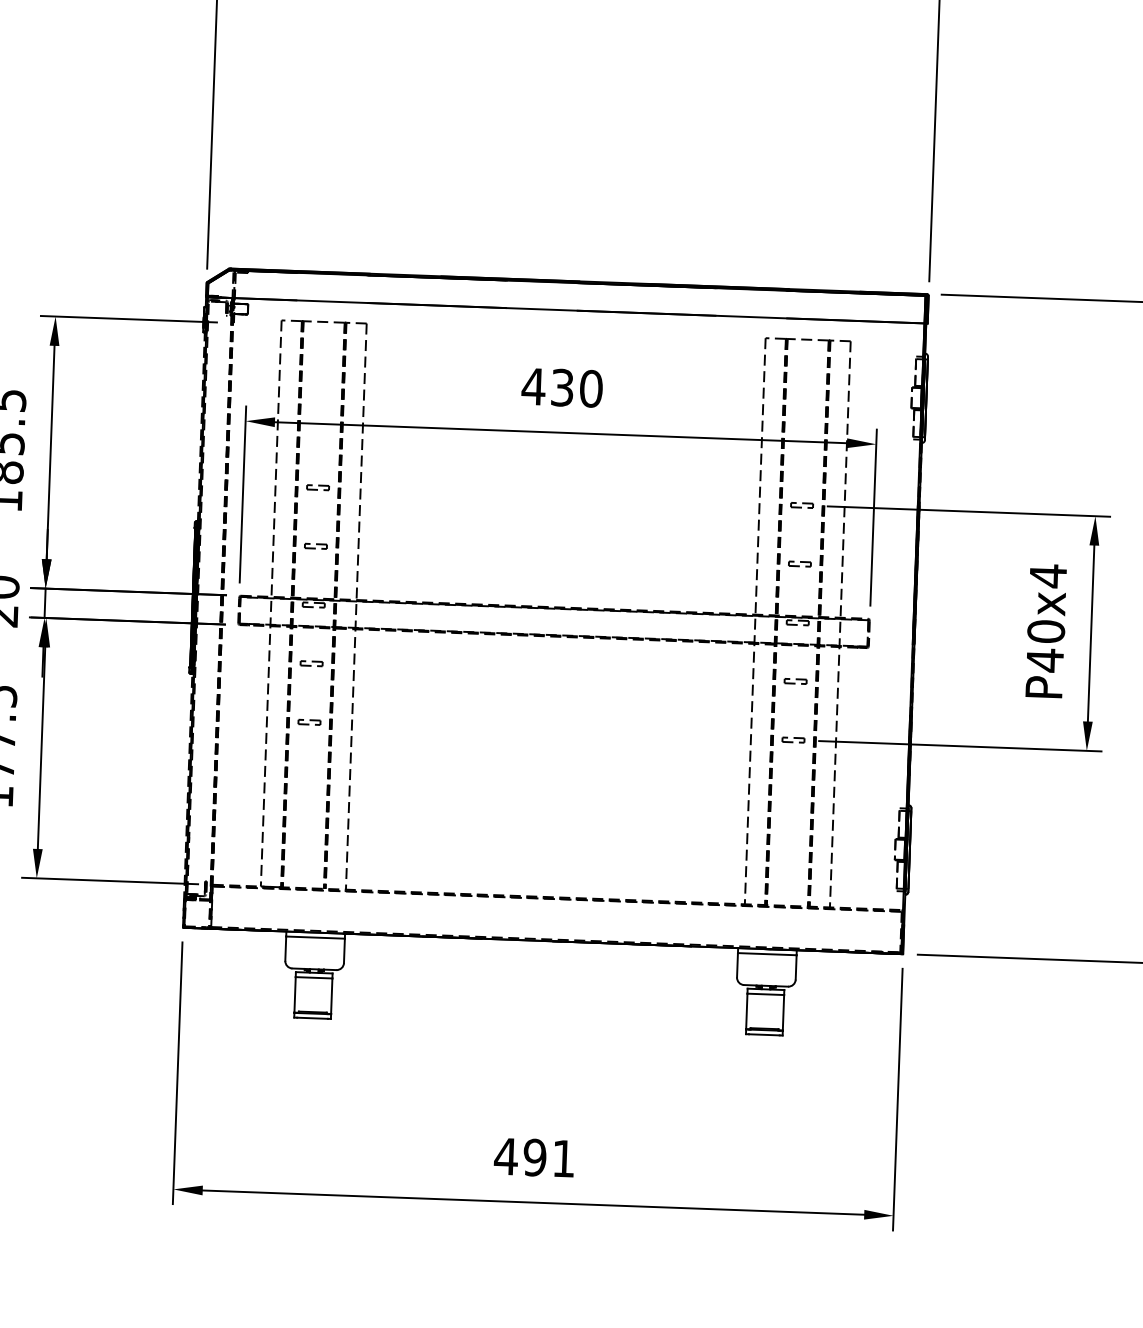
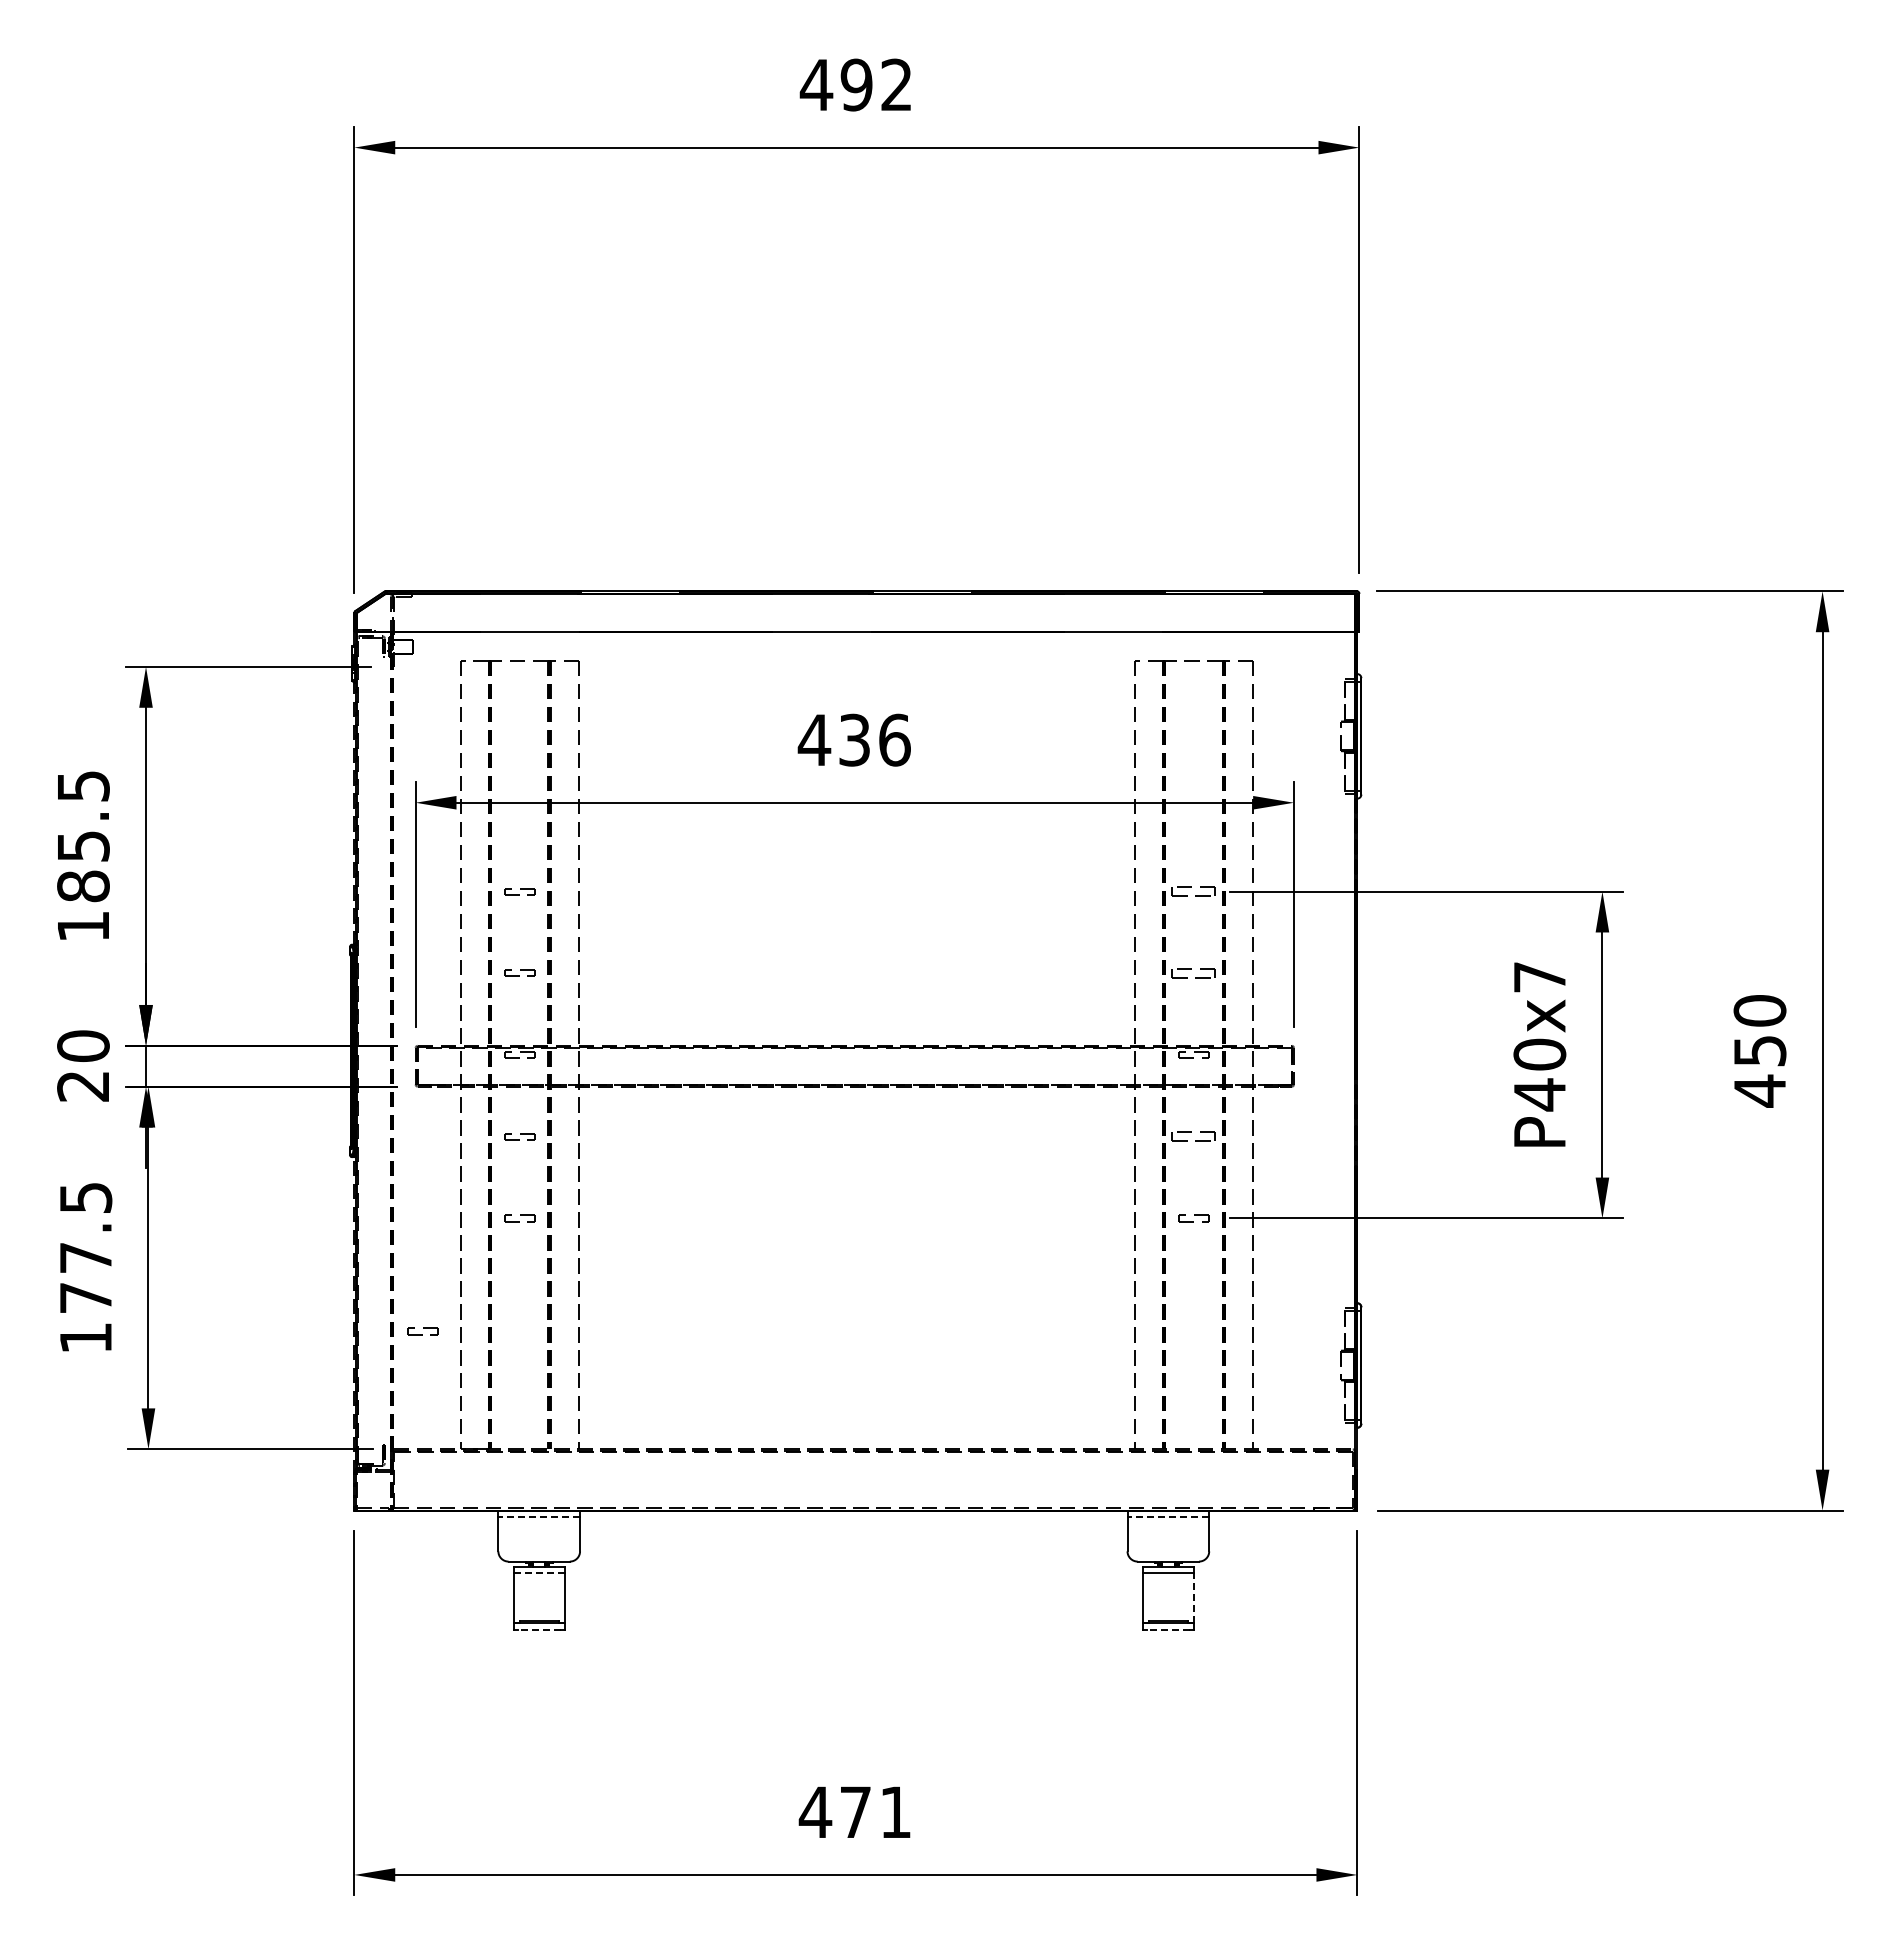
text: (591, 388) -> (894, 739), 430 -> 436
part: (801, 505) -> (1193, 891), size x1.4
part: (799, 563) -> (1193, 972), size x1.4
text: (1047, 576) -> (1539, 977), P40x4 -> P40x7
part: (795, 681) -> (1193, 1136), size x1.4
part: (236, 800) -> (422, 1331), added
line: (315, 937) -> (539, 1517), solid -> dashed
line: (767, 954) -> (1168, 1517), solid -> dashed
line: (314, 977) -> (539, 1573), solid -> dashed
line: (783, 1013) -> (1193, 1598), solid -> dashed
line: (312, 1018) -> (538, 1629), solid -> dashed
line: (763, 1034) -> (1167, 1629), solid -> dashed
text: (534, 1157) -> (855, 1812), 491 -> 471

